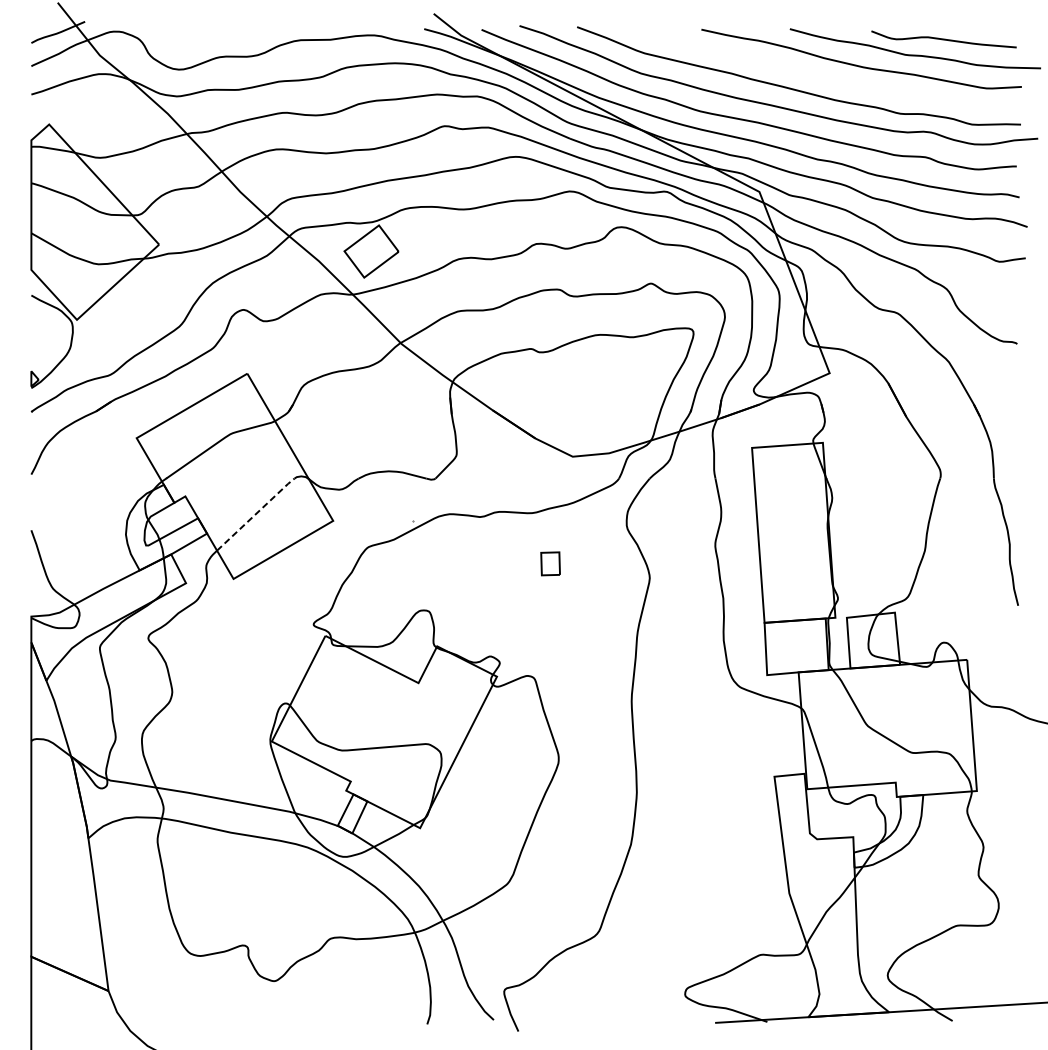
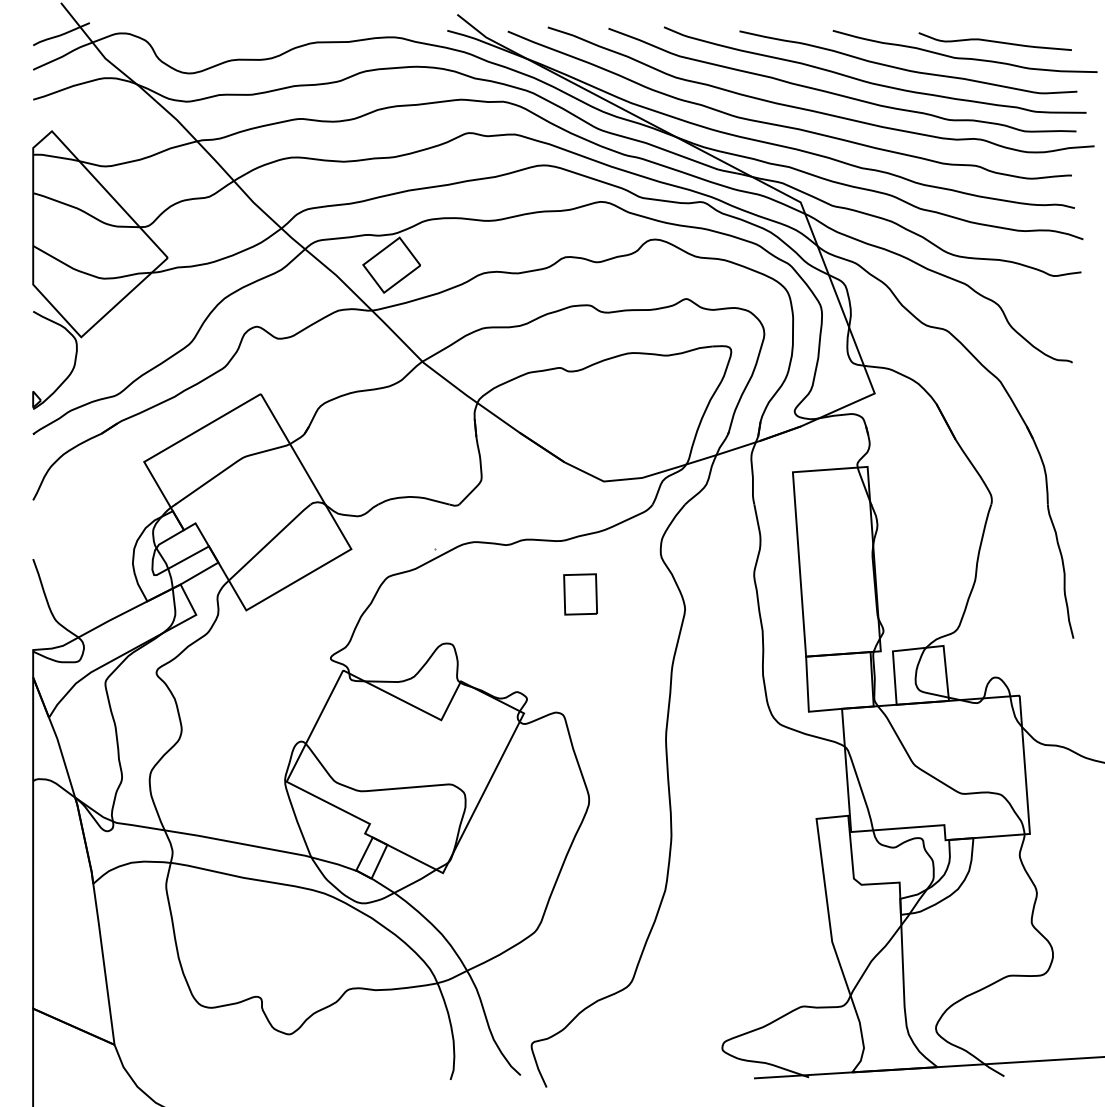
curve: (824, 77) -> (869, 81), added
line: (256, 513) -> (270, 541), dashed -> solid
part: (550, 563) -> (580, 594), size x1.67

